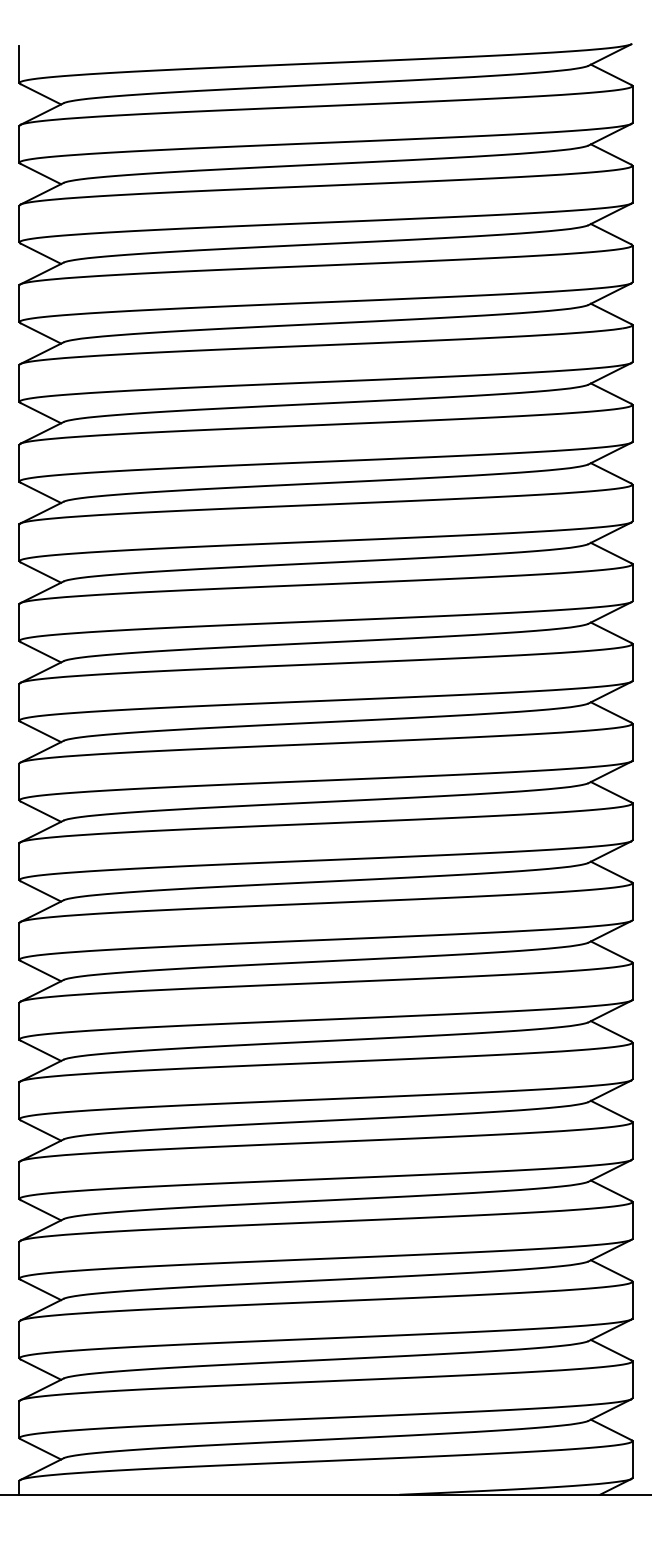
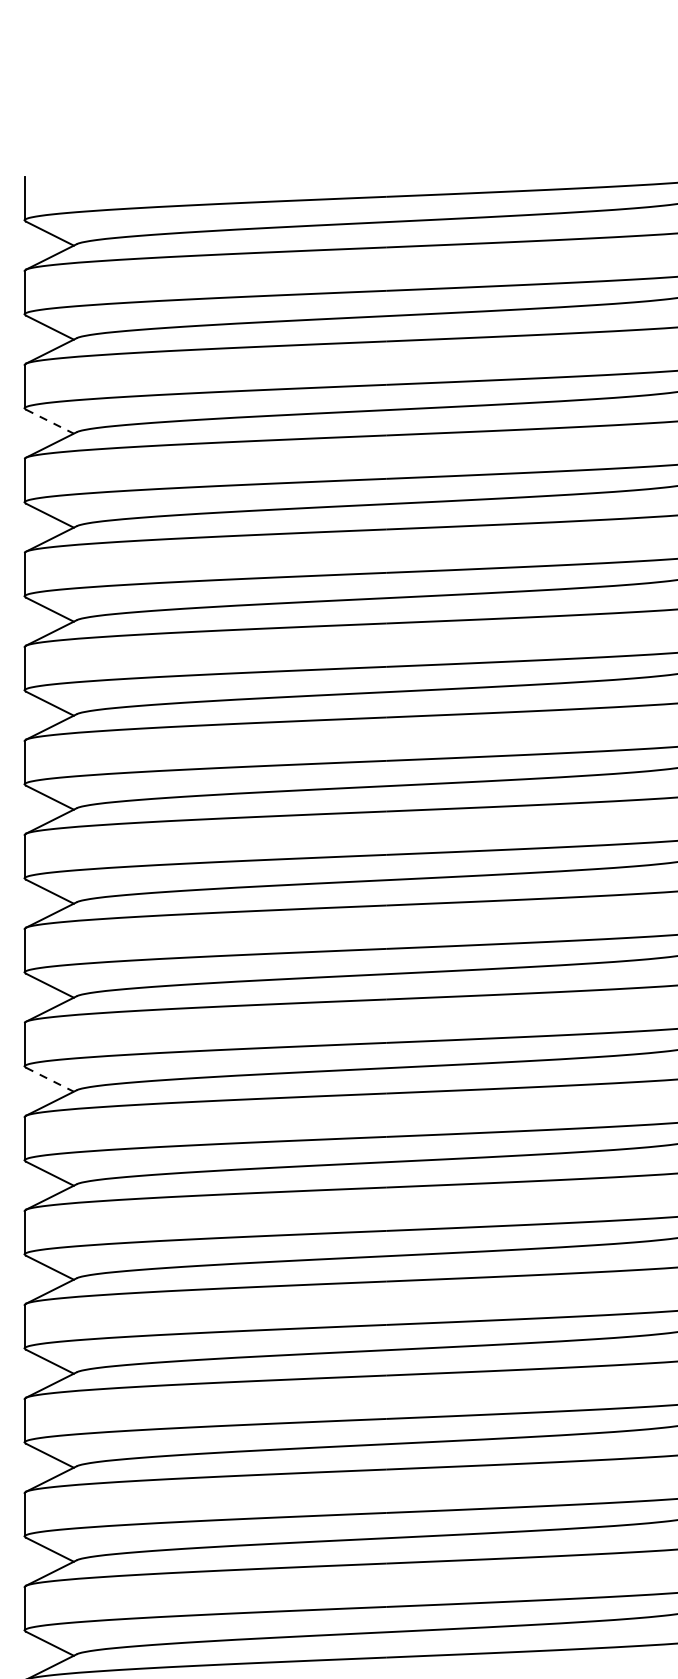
line: (40, 253) -> (49, 421), solid -> dashed
line: (40, 811) -> (49, 1079), solid -> dashed

